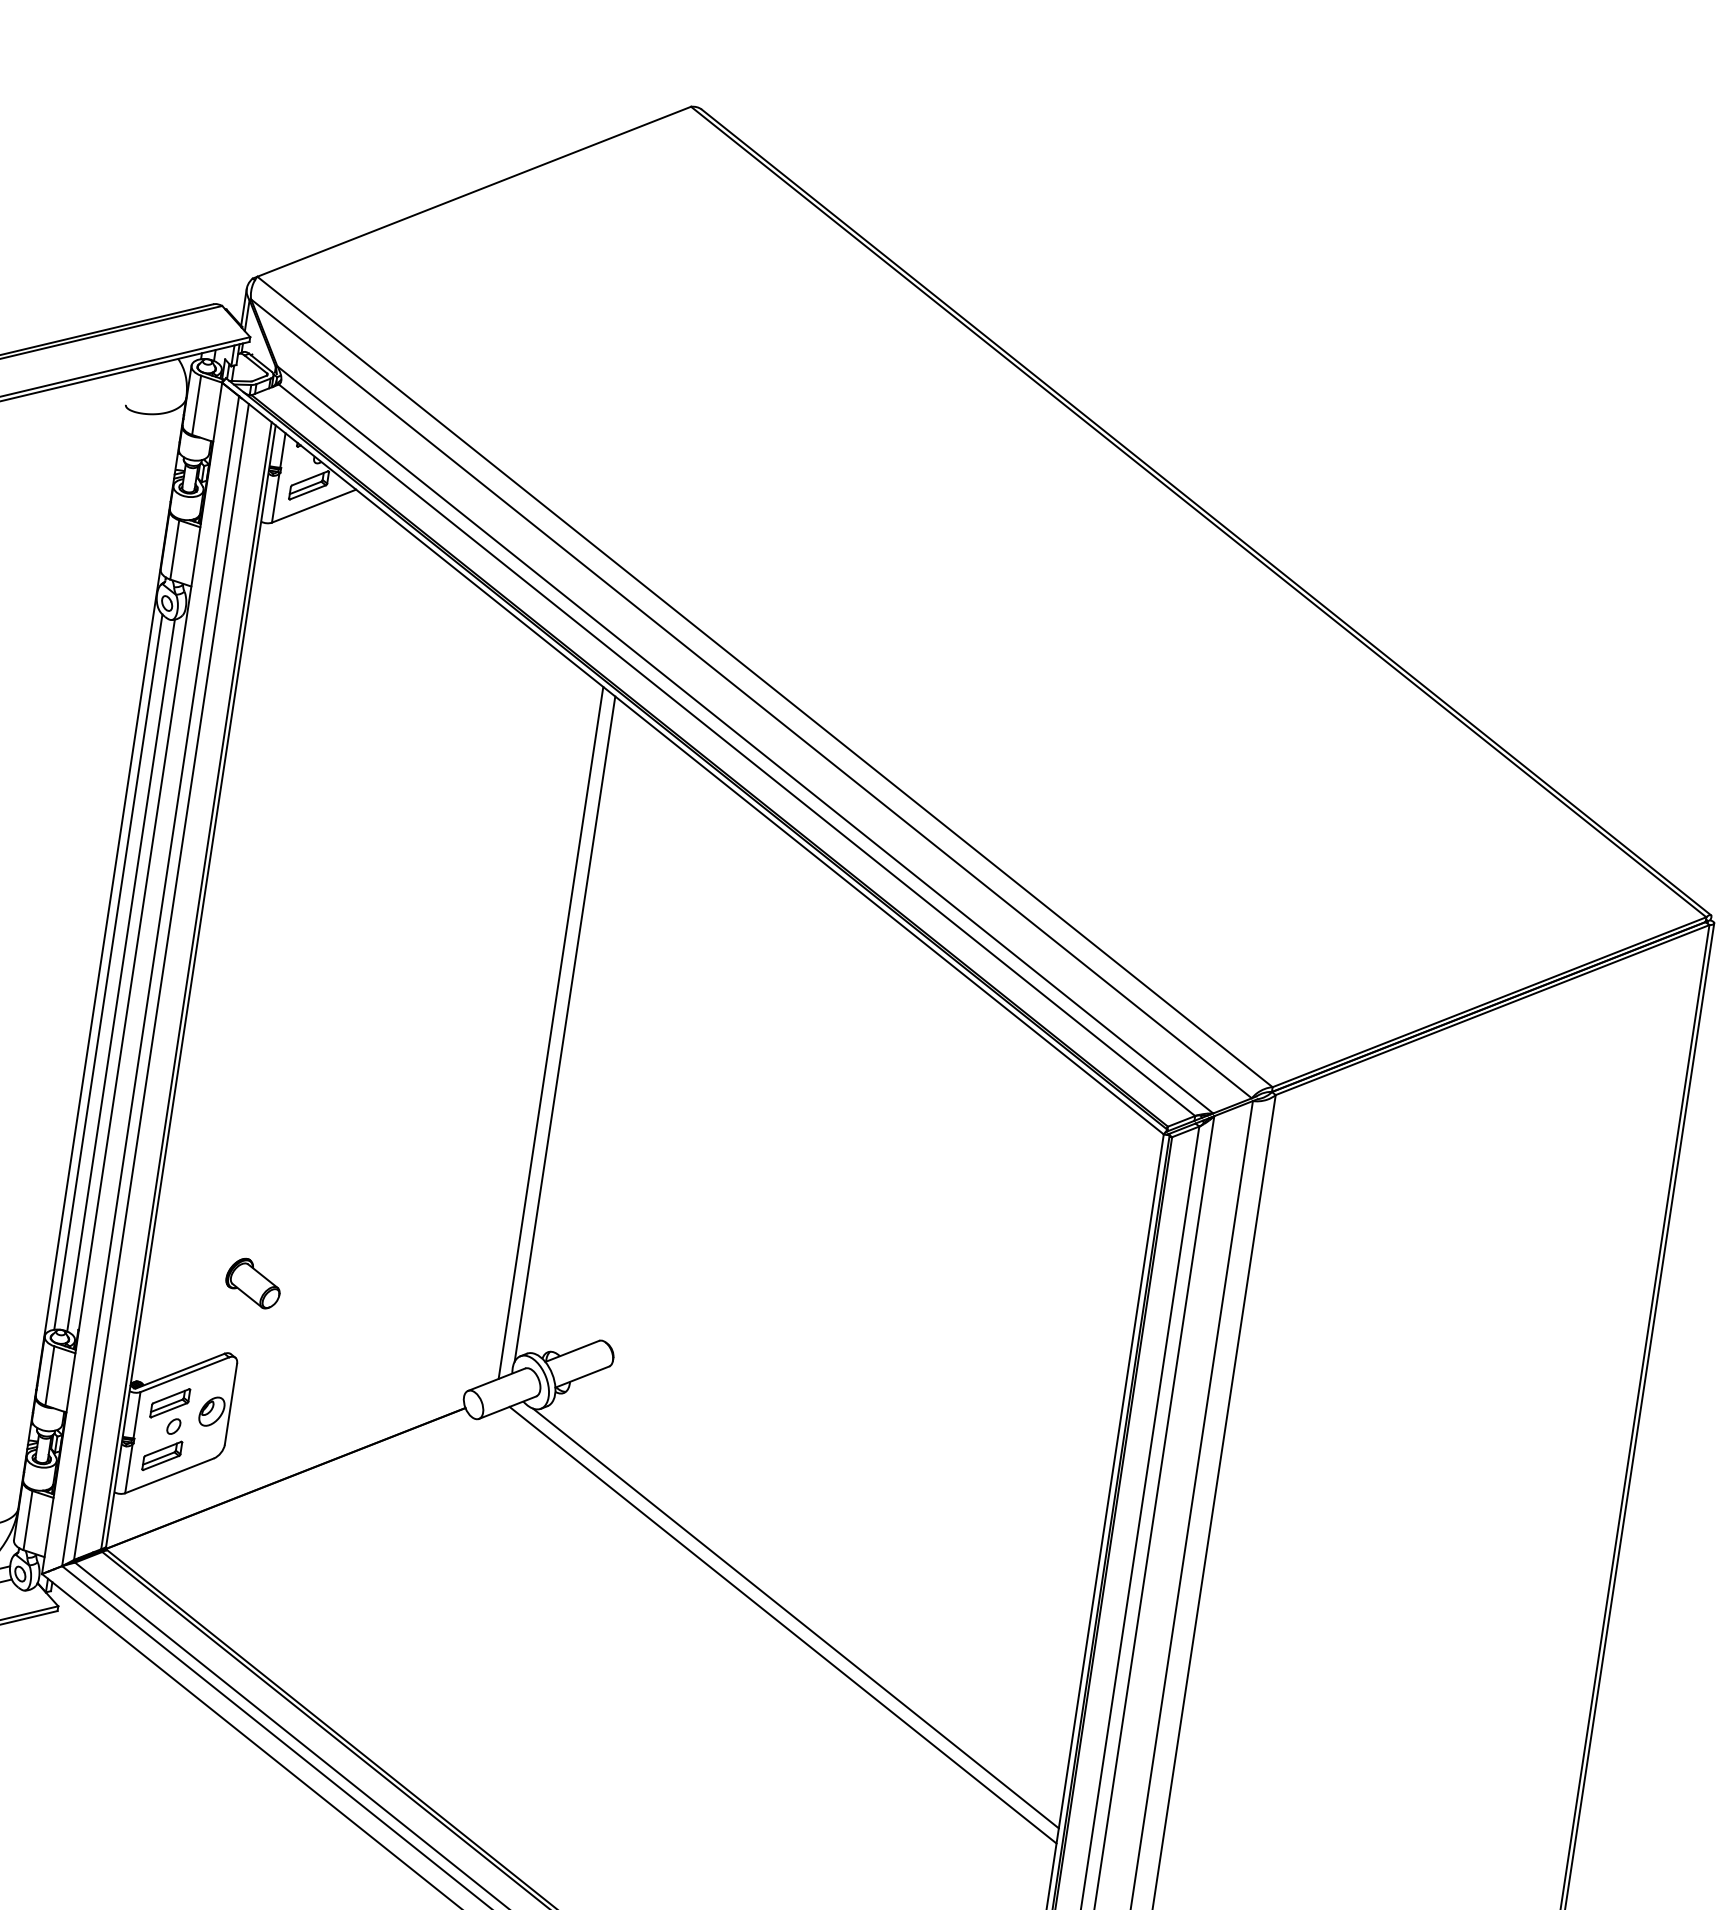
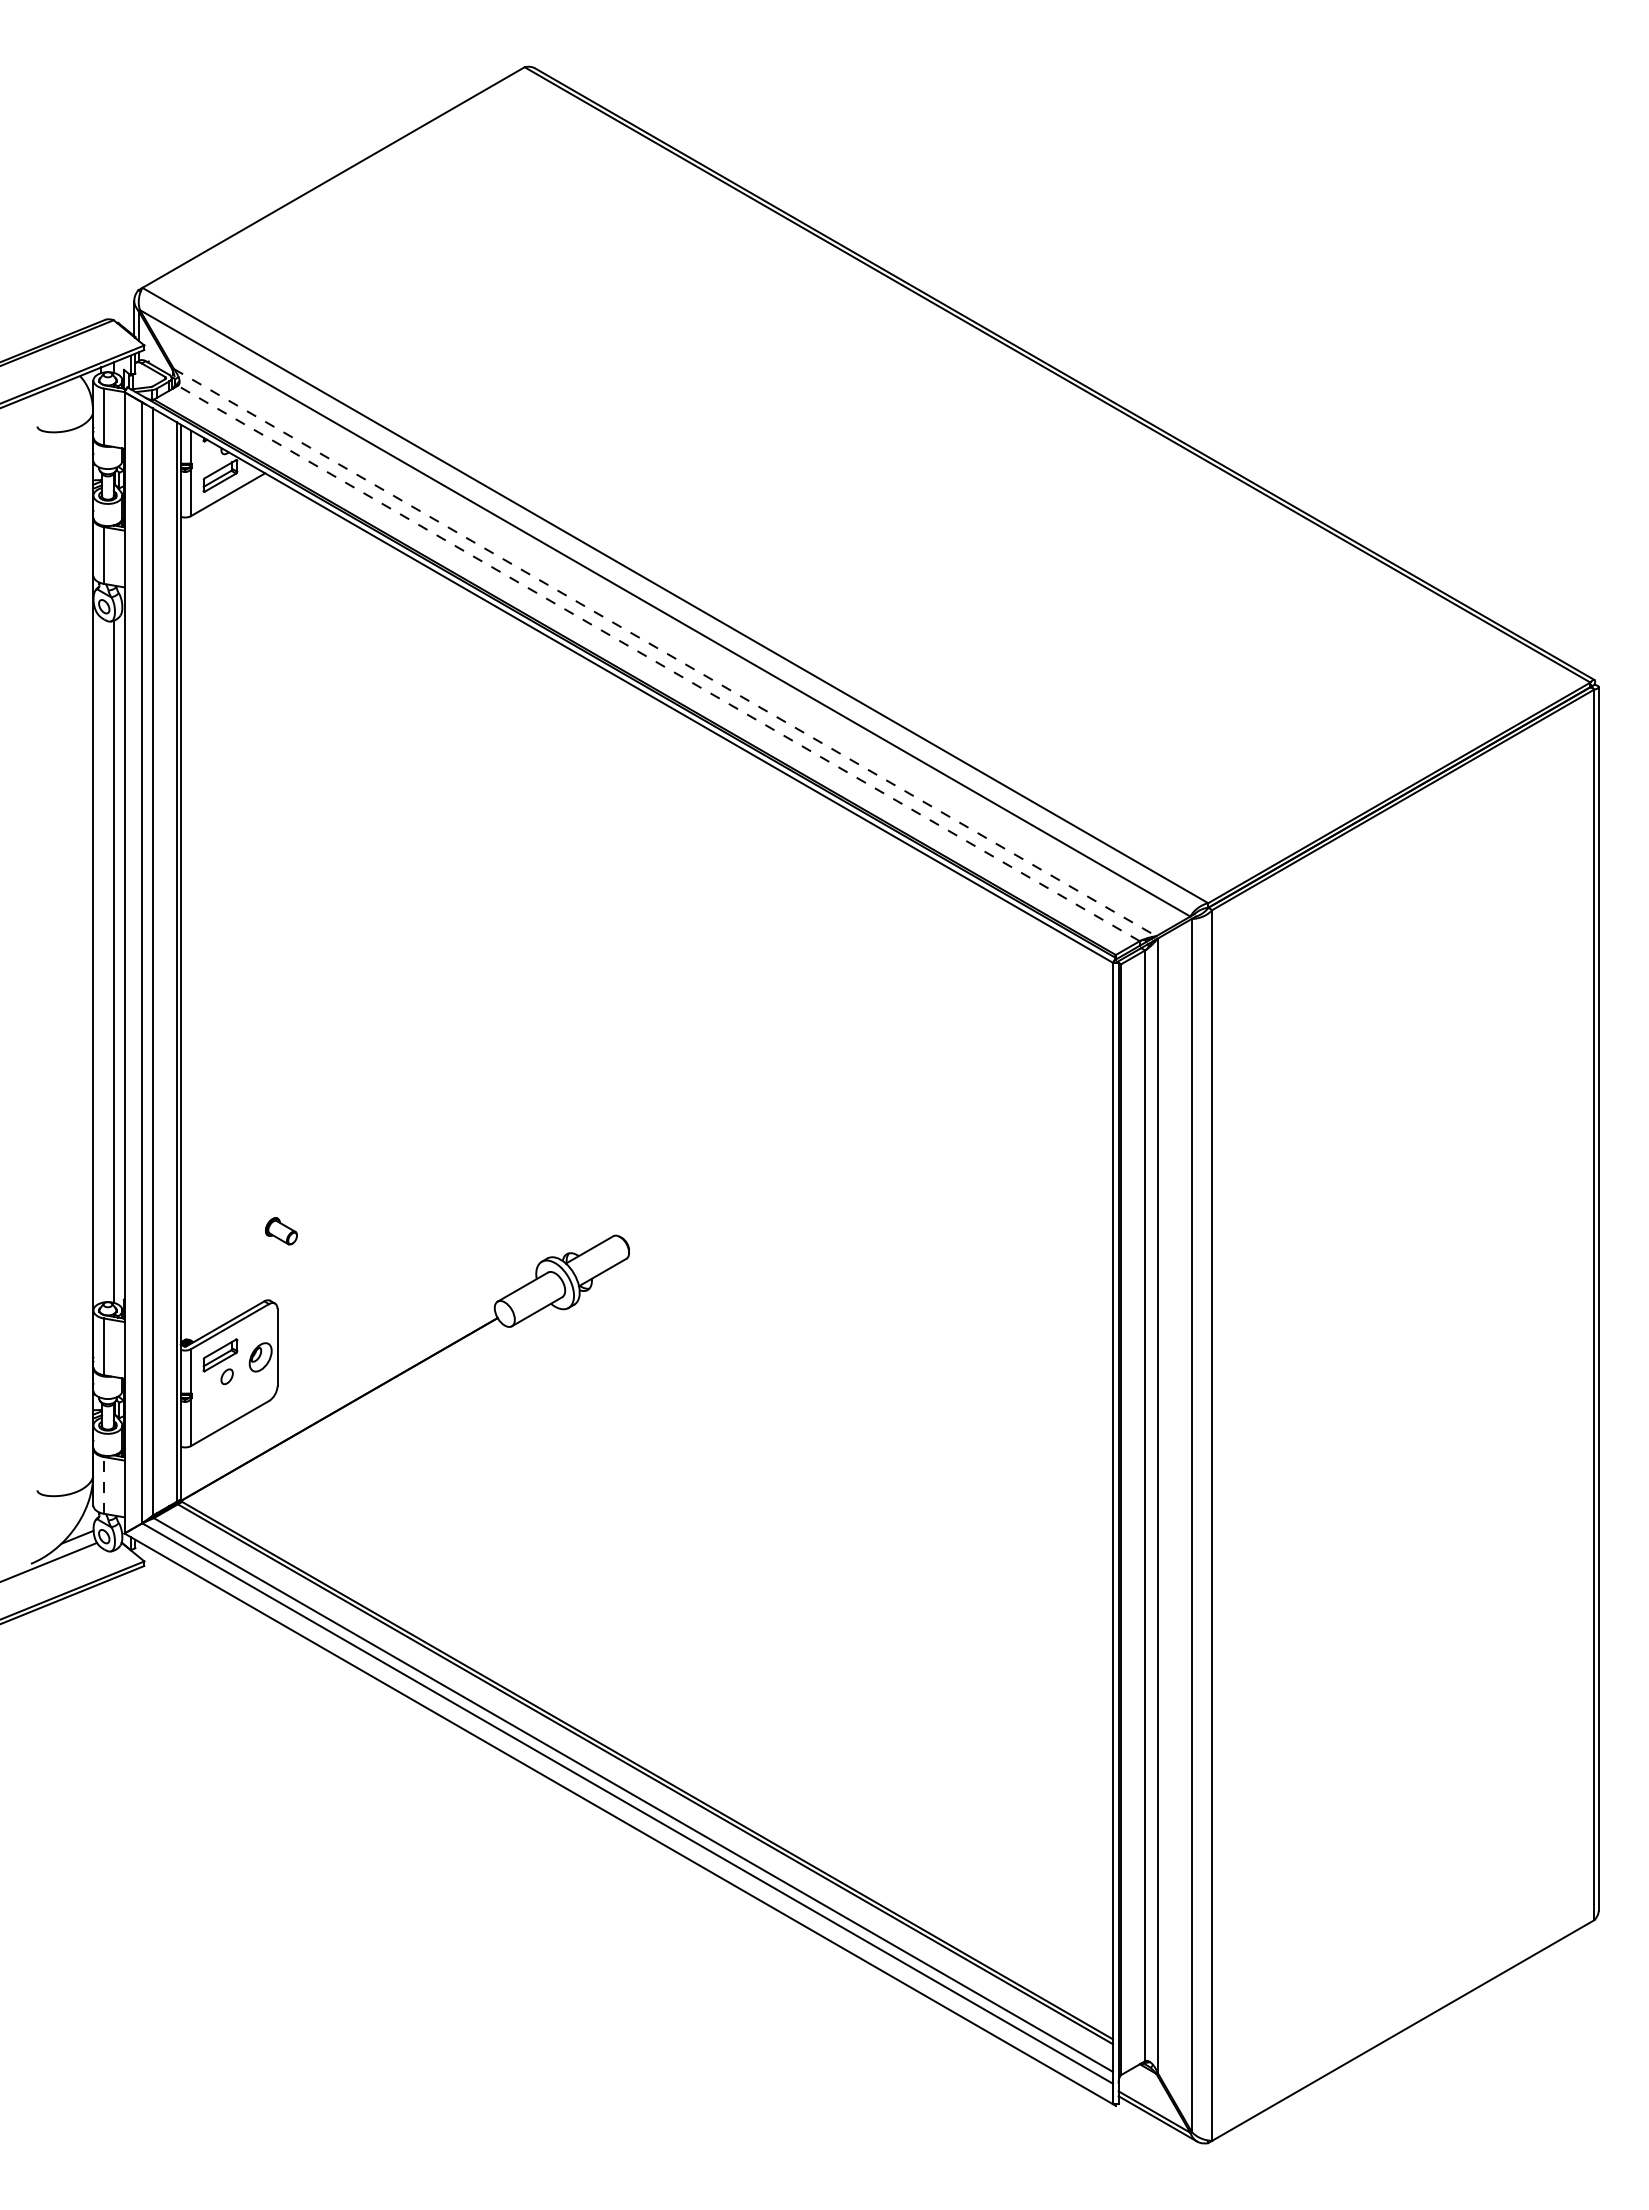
line: (745, 739) -> (665, 652), solid -> dashed
line: (736, 750) -> (658, 663), solid -> dashed
line: (108, 972) -> (101, 960), removed
line: (565, 1028) -> (537, 948), removed
line: (550, 1032) -> (524, 954), removed
part: (253, 1283) -> (281, 1231), size x0.6
part: (162, 1455) -> (220, 1405), removed
line: (27, 1519) -> (103, 1484), solid -> dashed
line: (796, 1618) -> (837, 1468), removed
line: (782, 1625) -> (825, 1476), removed

